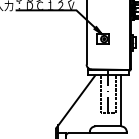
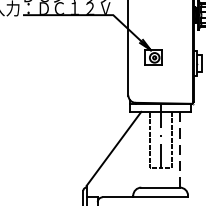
line: (121, 100) -> (180, 149), solid -> dashed

